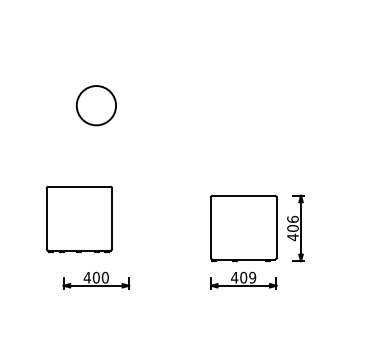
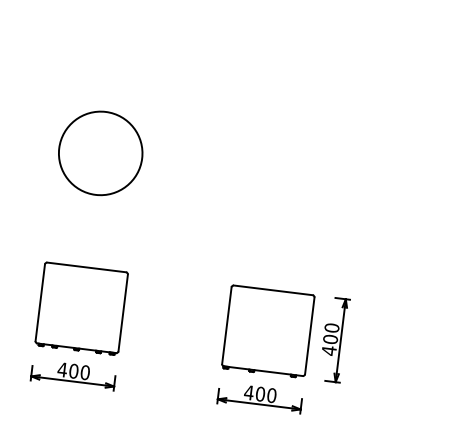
circle: (96, 105) -> (100, 153), size x1.67
text: (292, 218) -> (331, 326), 406 -> 400
part: (78, 219) -> (80, 308), moved
text: (252, 277) -> (271, 395), 409 -> 400

